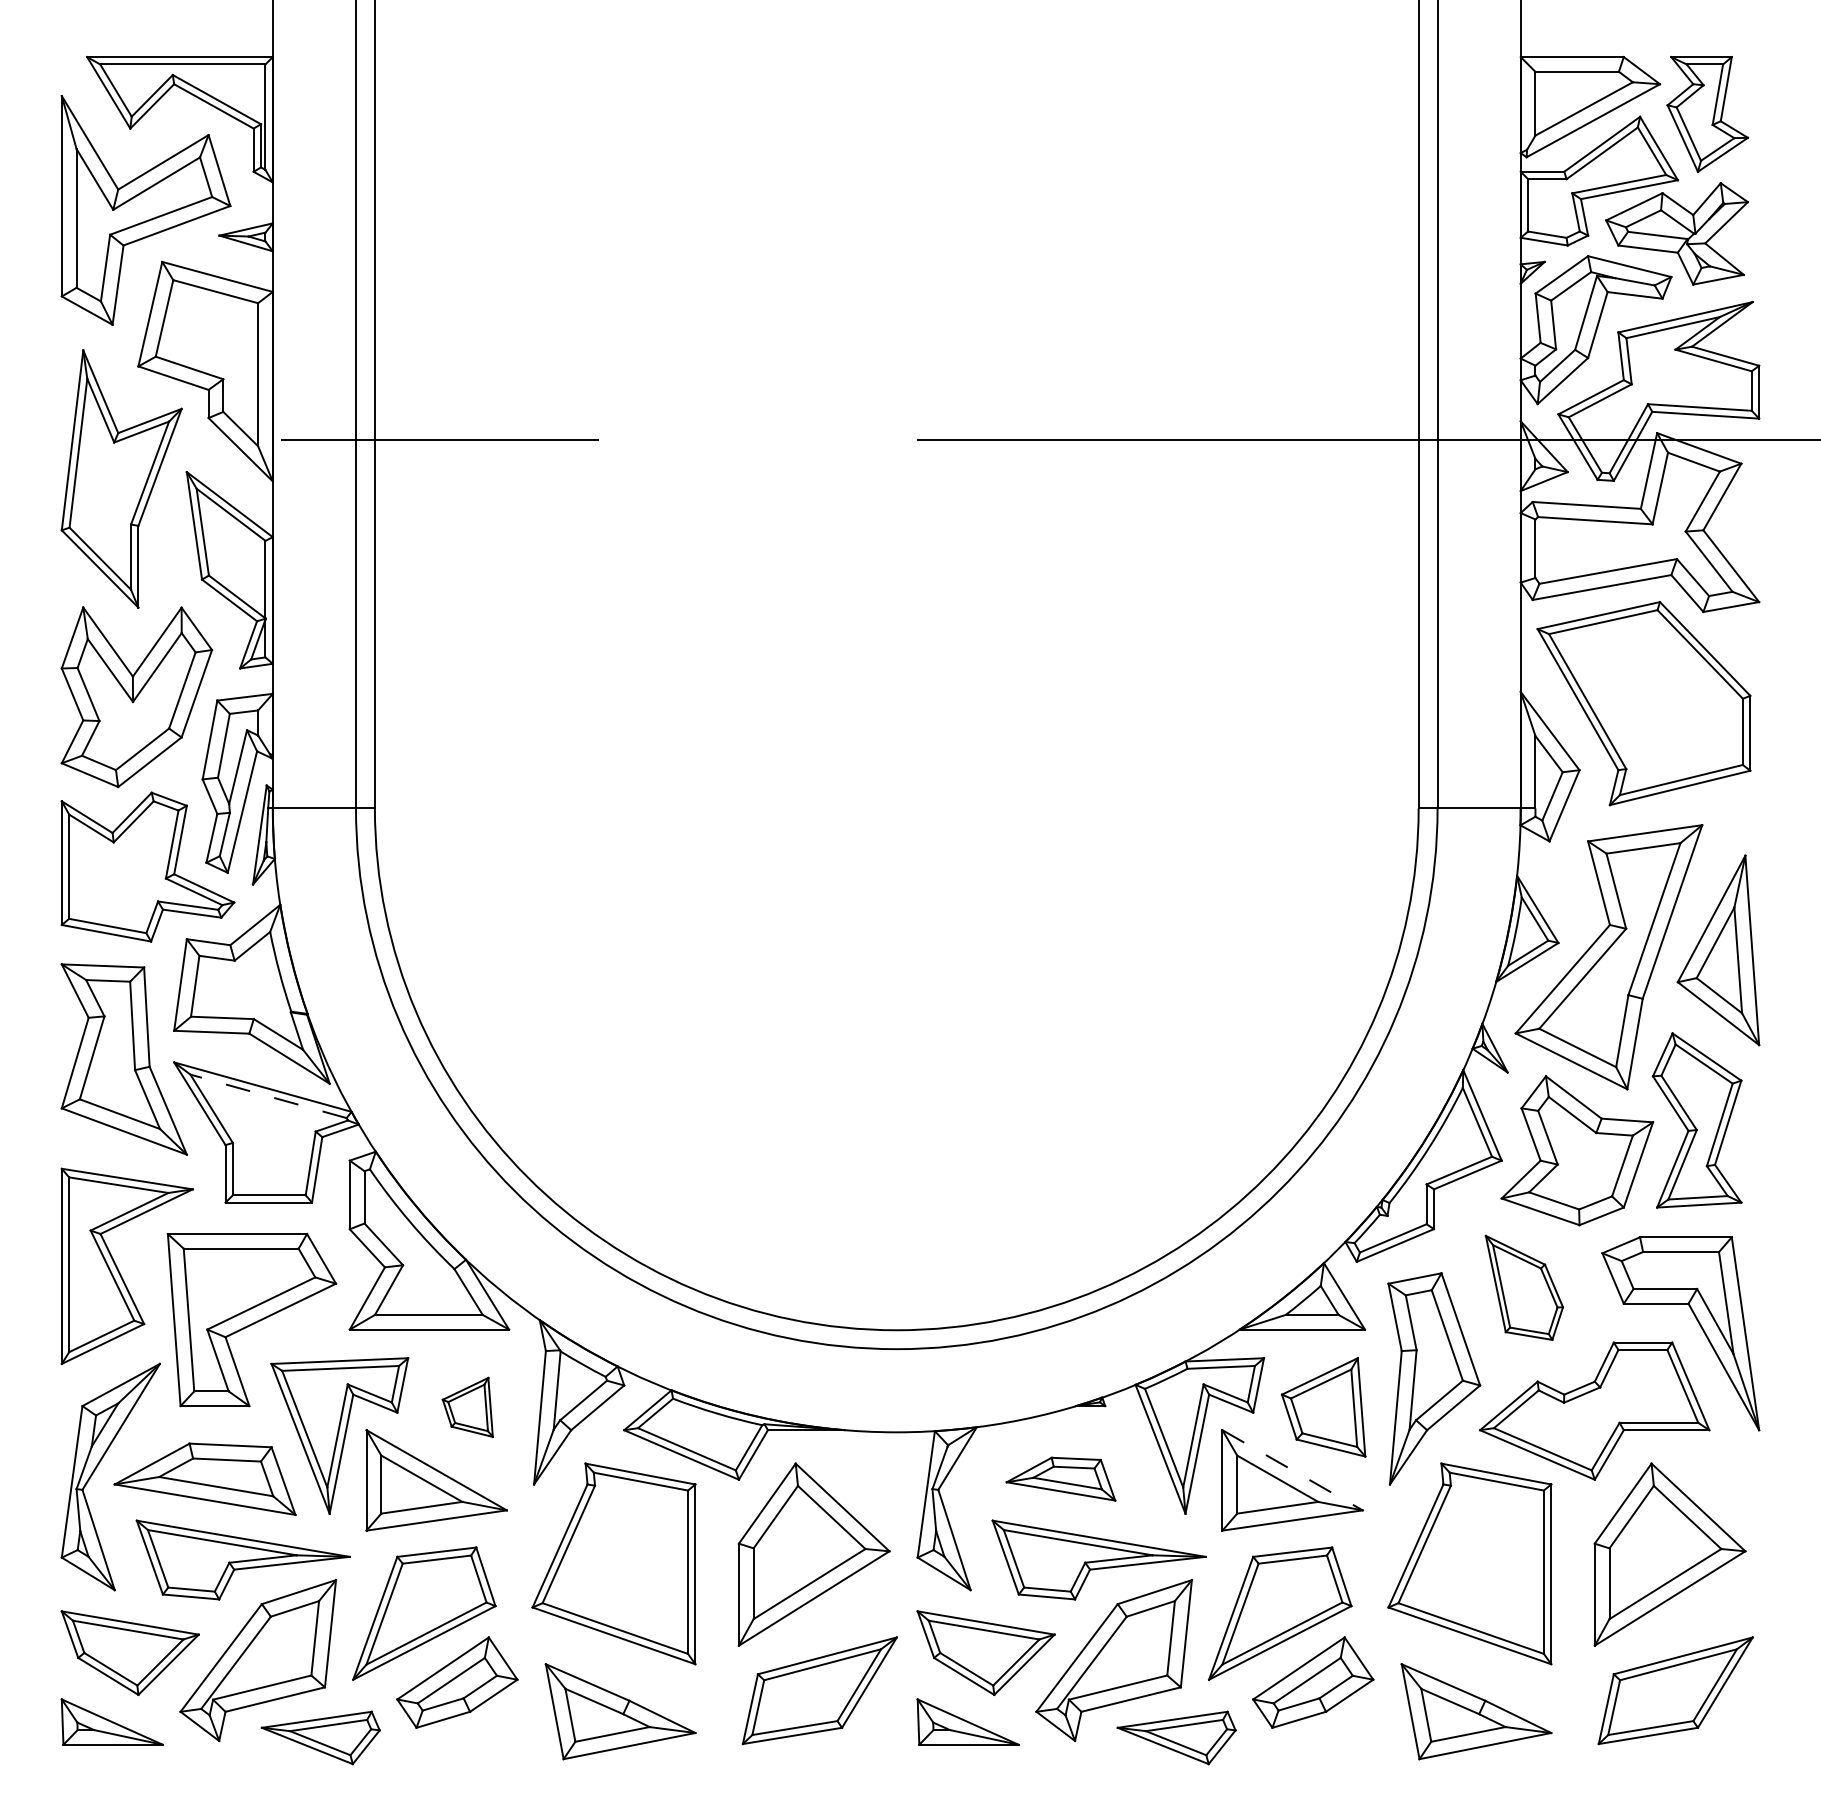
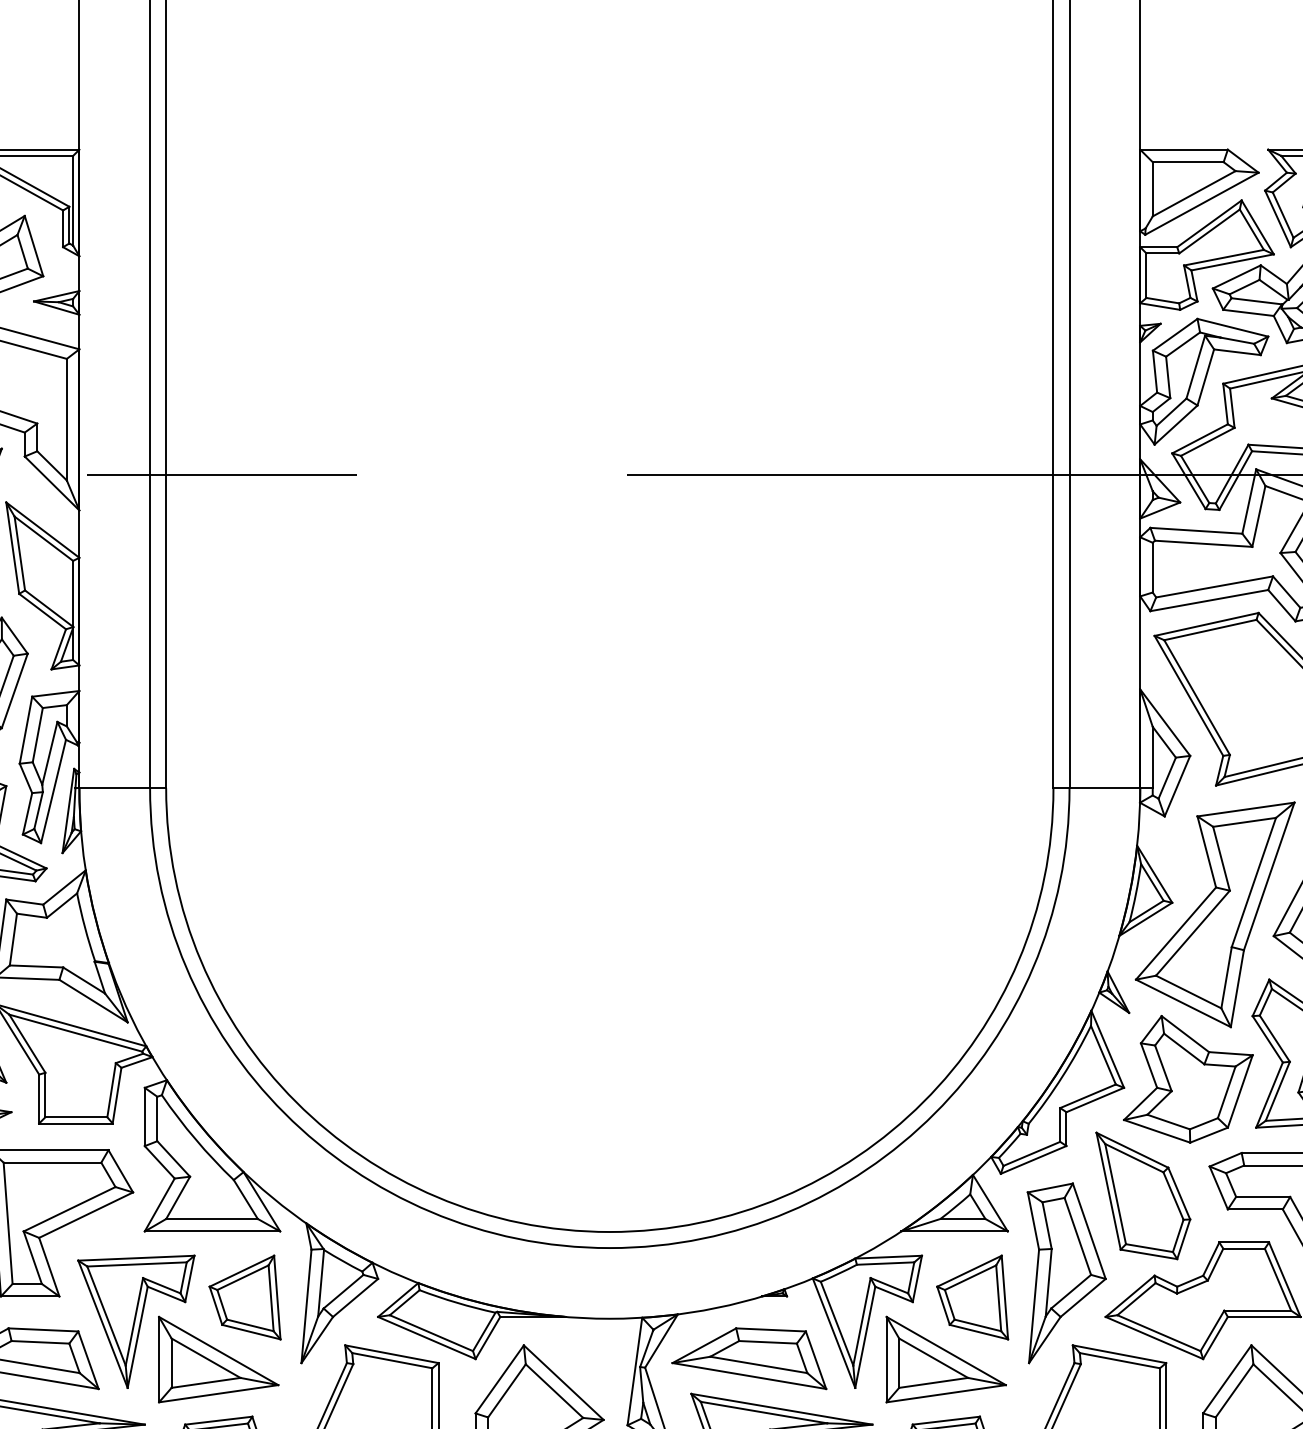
line: (268, 1096) -> (75, 1033), dashed -> solid
part: (1524, 1287) -> (1143, 1195), size x1.43
part: (467, 1407) -> (244, 1297), size x1.67
line: (1292, 1470) -> (946, 1351), dashed -> solid
part: (1060, 1478) -> (748, 1358), size x1.67

